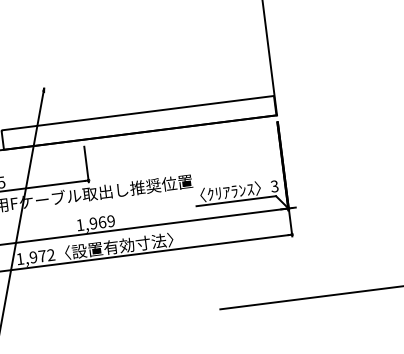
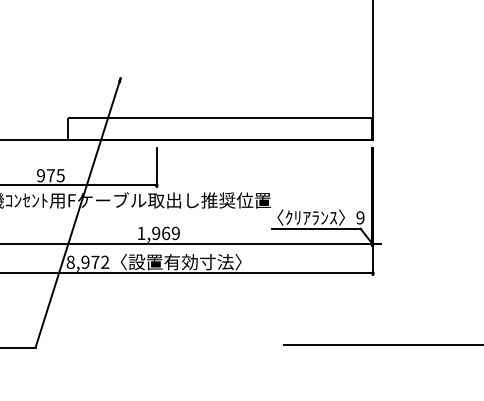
text: (274, 186) -> (360, 217), 3 -> 9
text: (20, 258) -> (70, 261), 1,972 -> 8,972

